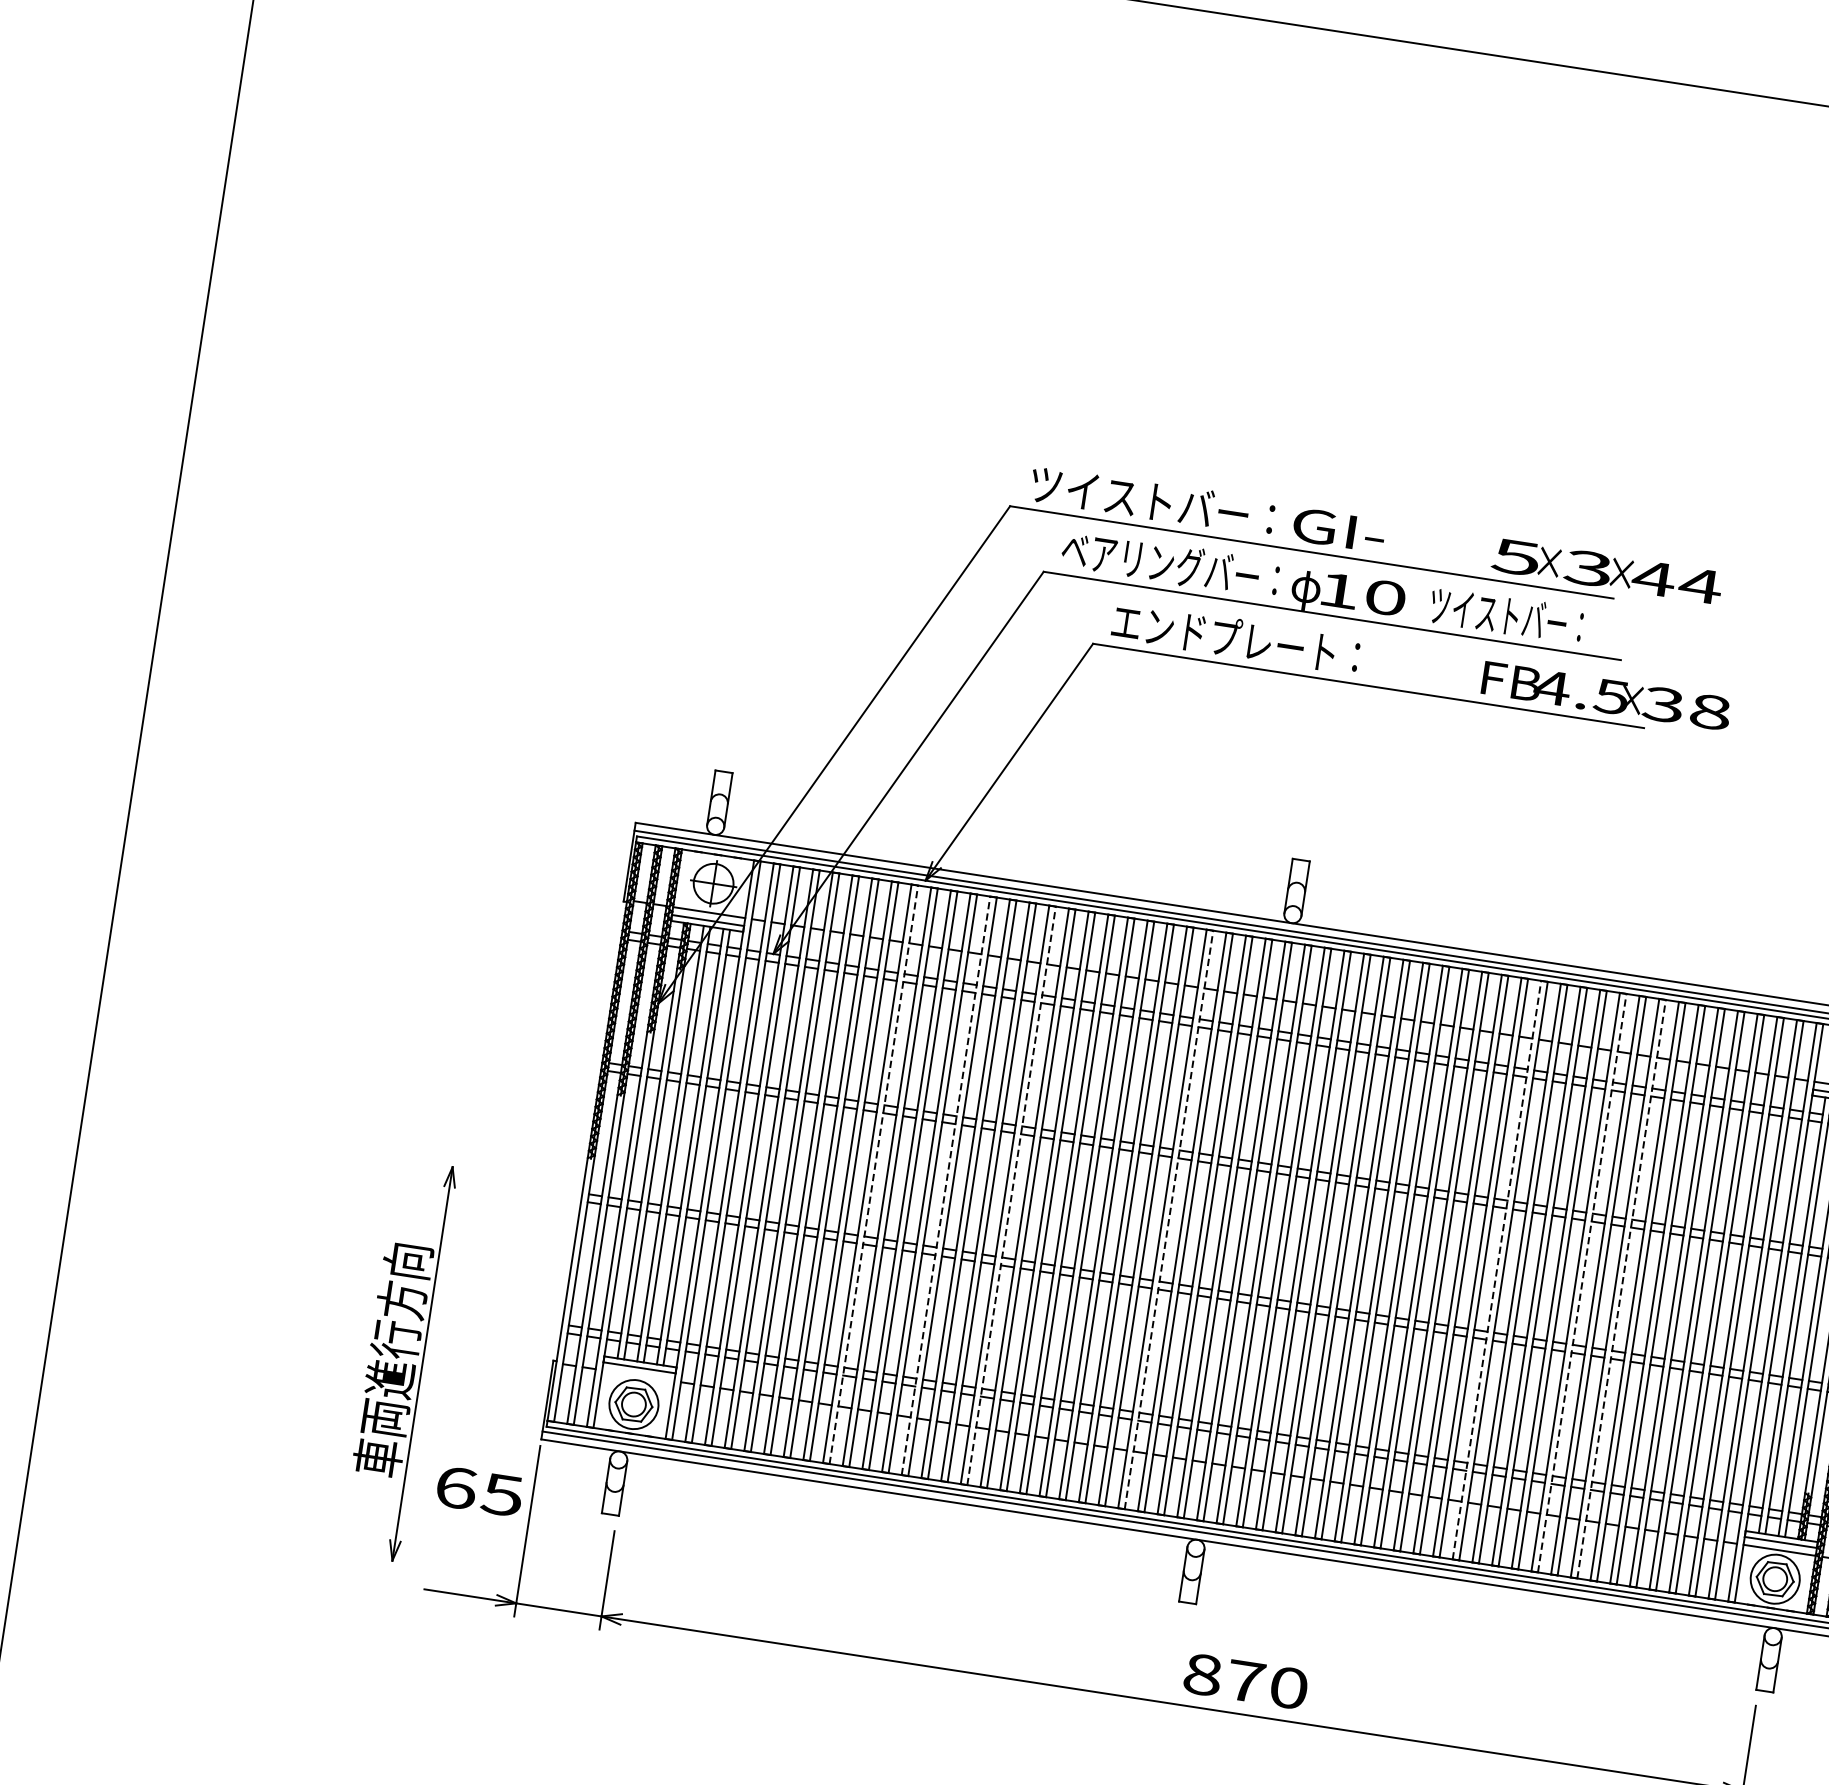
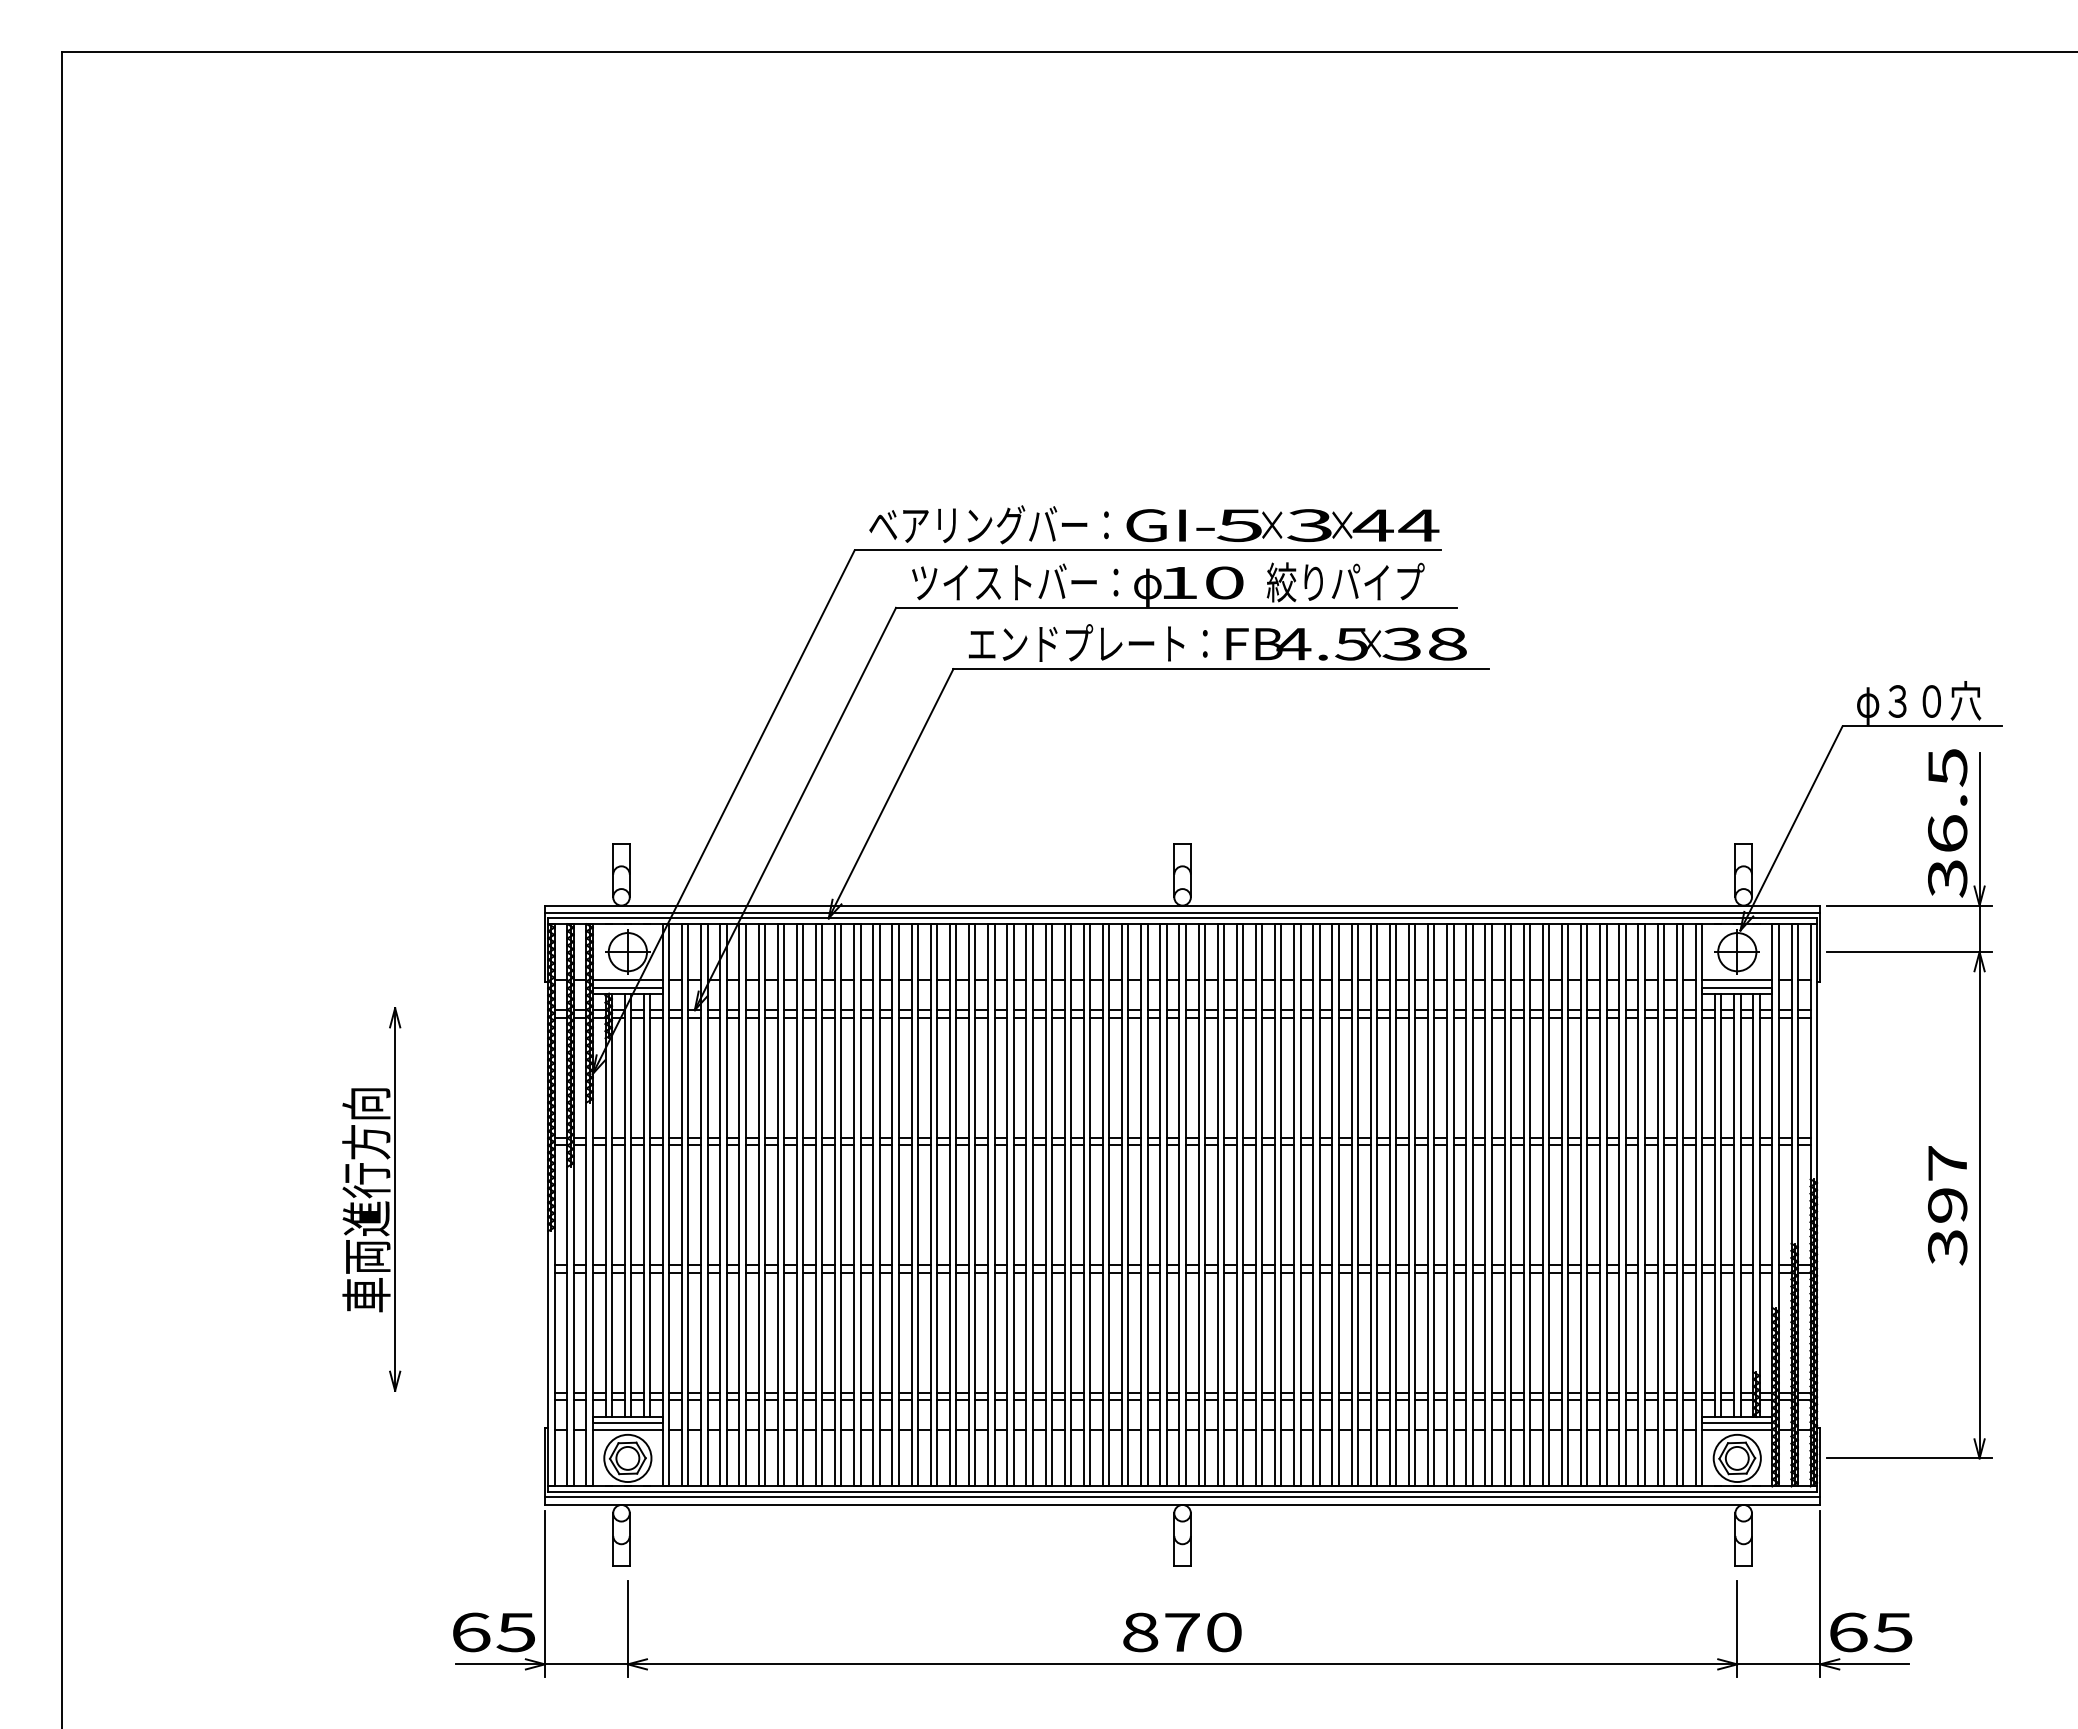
text: (1151, 500) -> (988, 524), ツイストバー： -> ベアリングバー：
text: (1170, 563) -> (1015, 581), ベアリングバー： -> ツイストバー：
text: (1606, 571) -> (1327, 525), moved
text: (1510, 616) -> (1345, 582), ツイストバー： -> 絞りパイプ
text: (1606, 695) -> (1346, 643), moved
line: (874, 1173) -> (822, 1204), dashed -> solid
line: (946, 1185) -> (892, 1204), dashed -> solid
line: (1011, 1195) -> (956, 1204), dashed -> solid
line: (1169, 1219) -> (1109, 1204), dashed -> solid
line: (1497, 1269) -> (1428, 1204), dashed -> solid
line: (1581, 1282) -> (1510, 1204), dashed -> solid
line: (1622, 1288) -> (1549, 1204), dashed -> solid
part: (398, 1360) -> (371, 1199), moved
line: (637, 1375) -> (627, 1430), added
text: (479, 1491) -> (493, 1632), moved
text: (1246, 1681) -> (1182, 1632), moved

